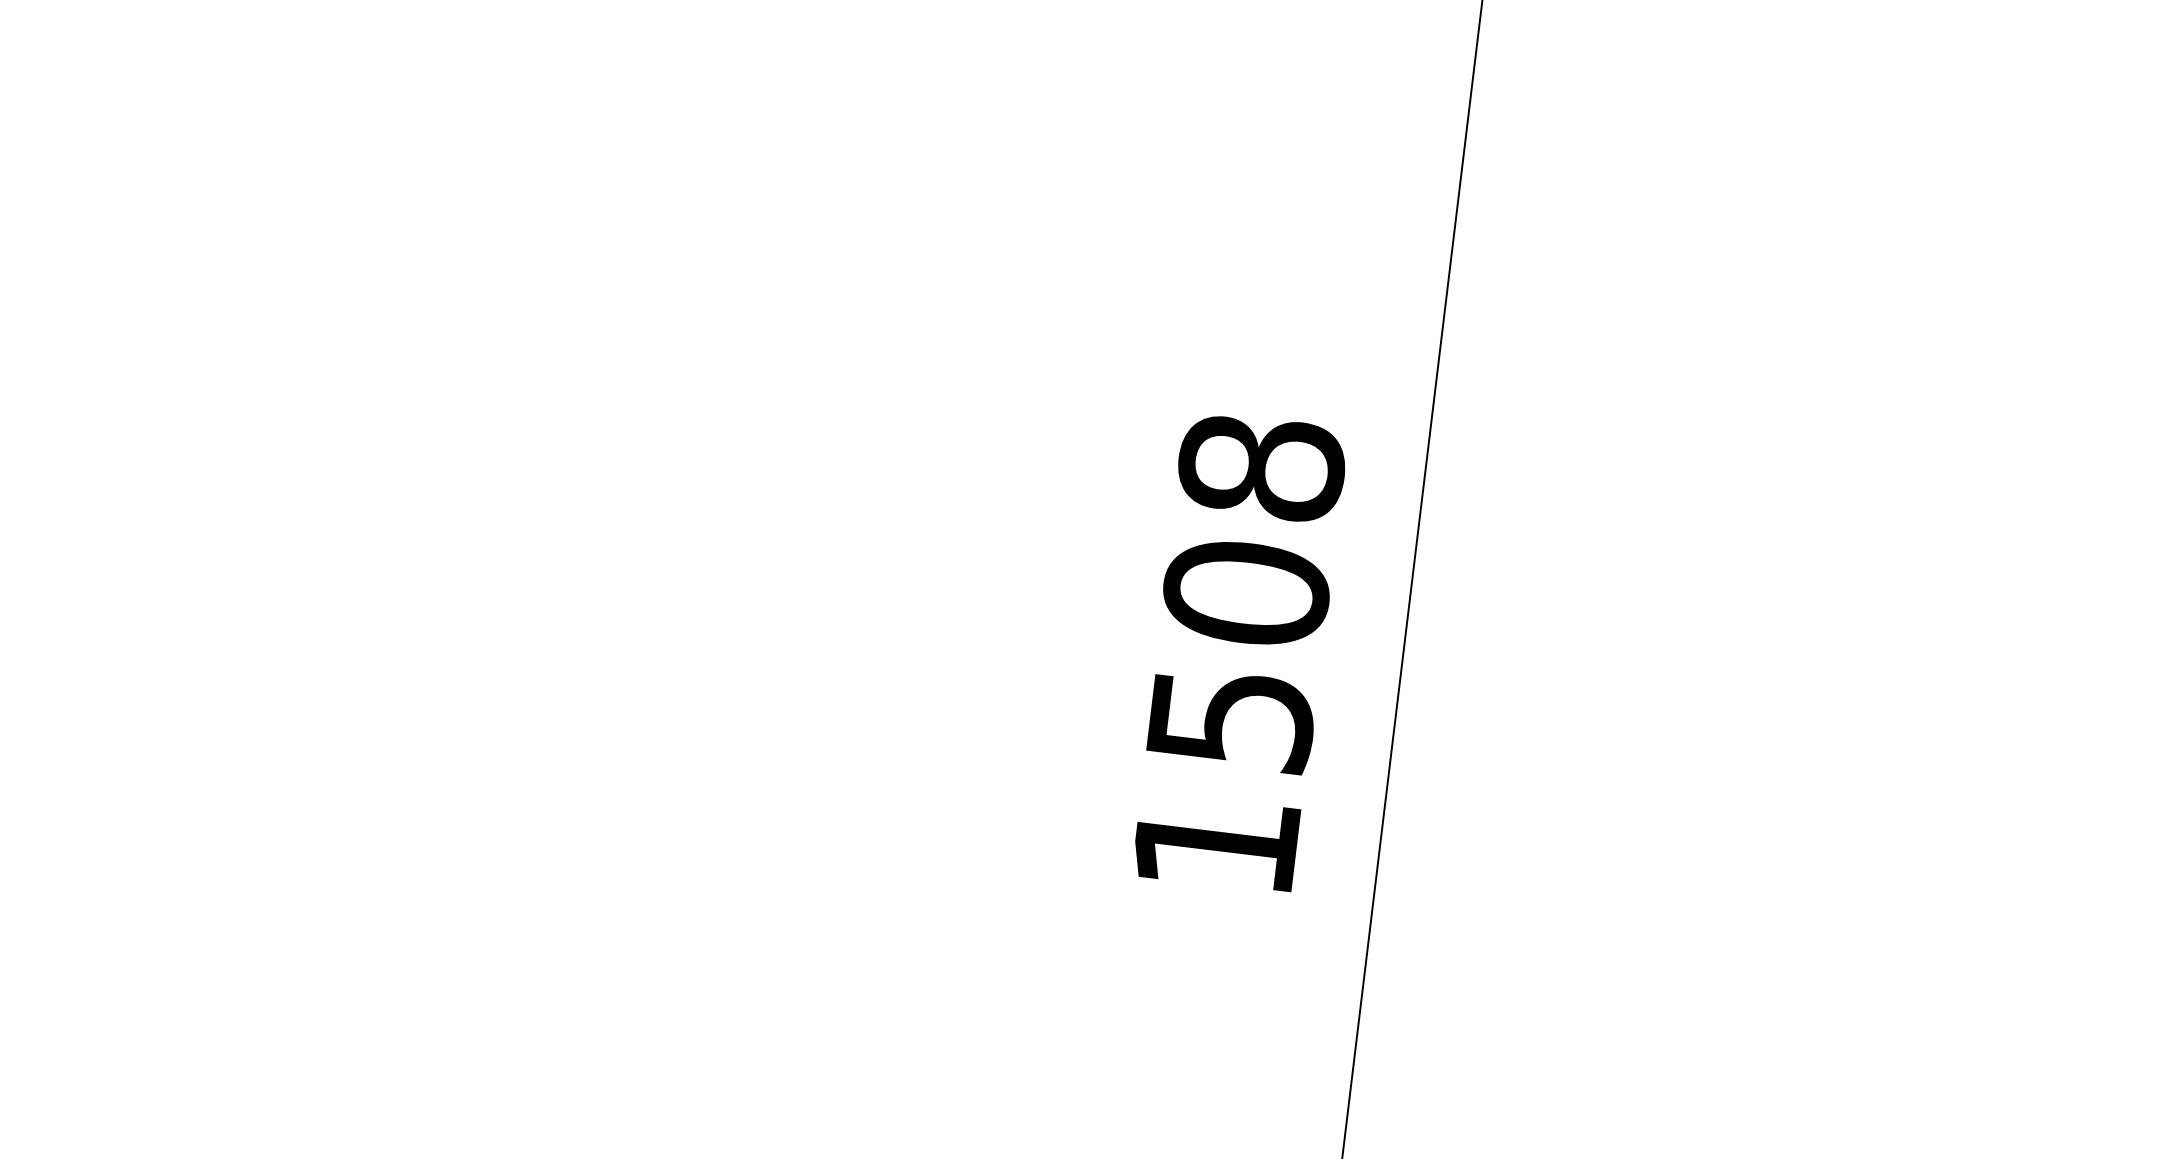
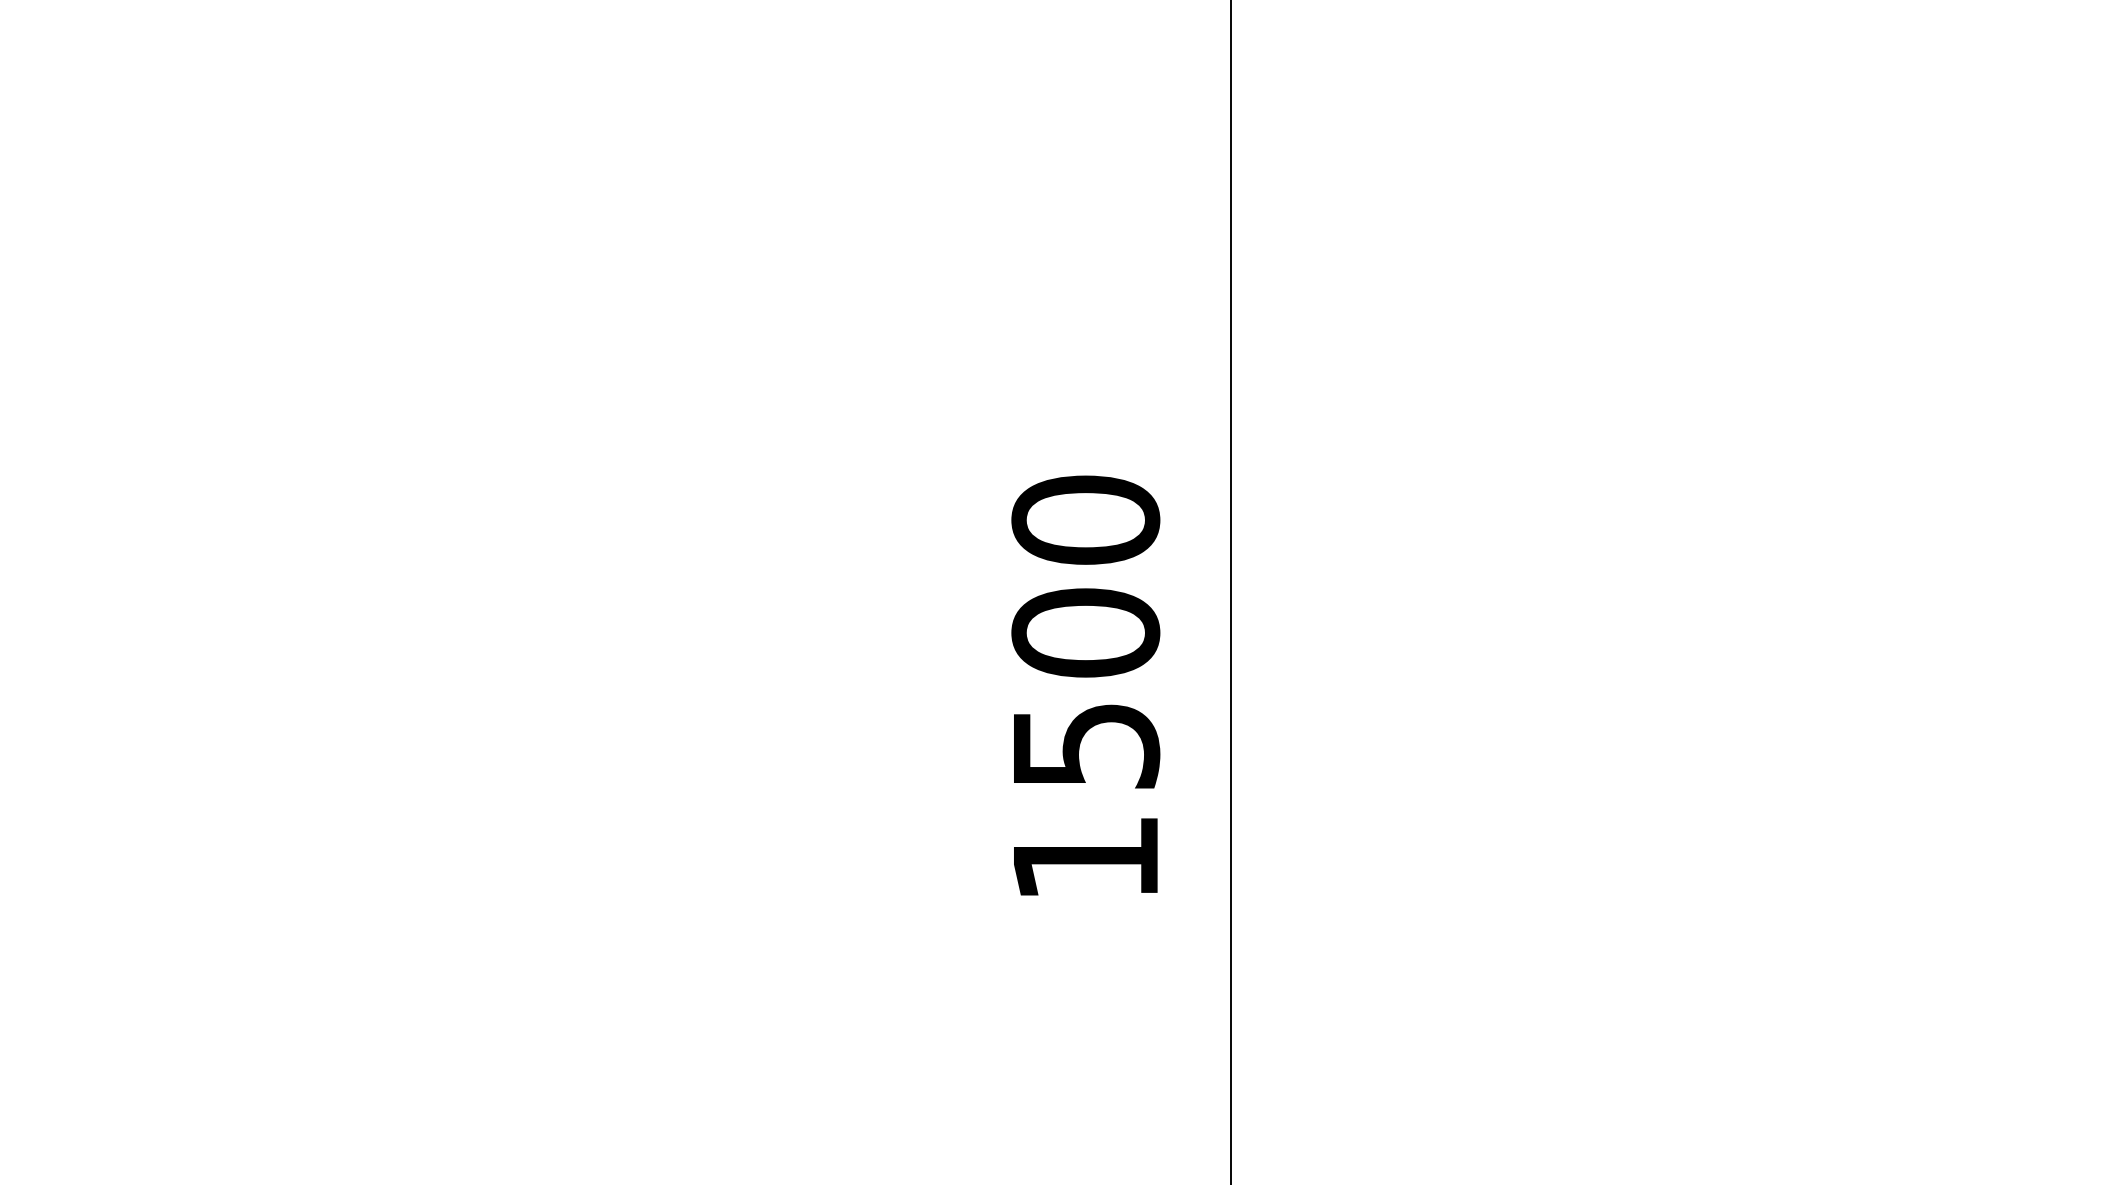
text: (1261, 466) -> (1085, 519), 1508 -> 1500

